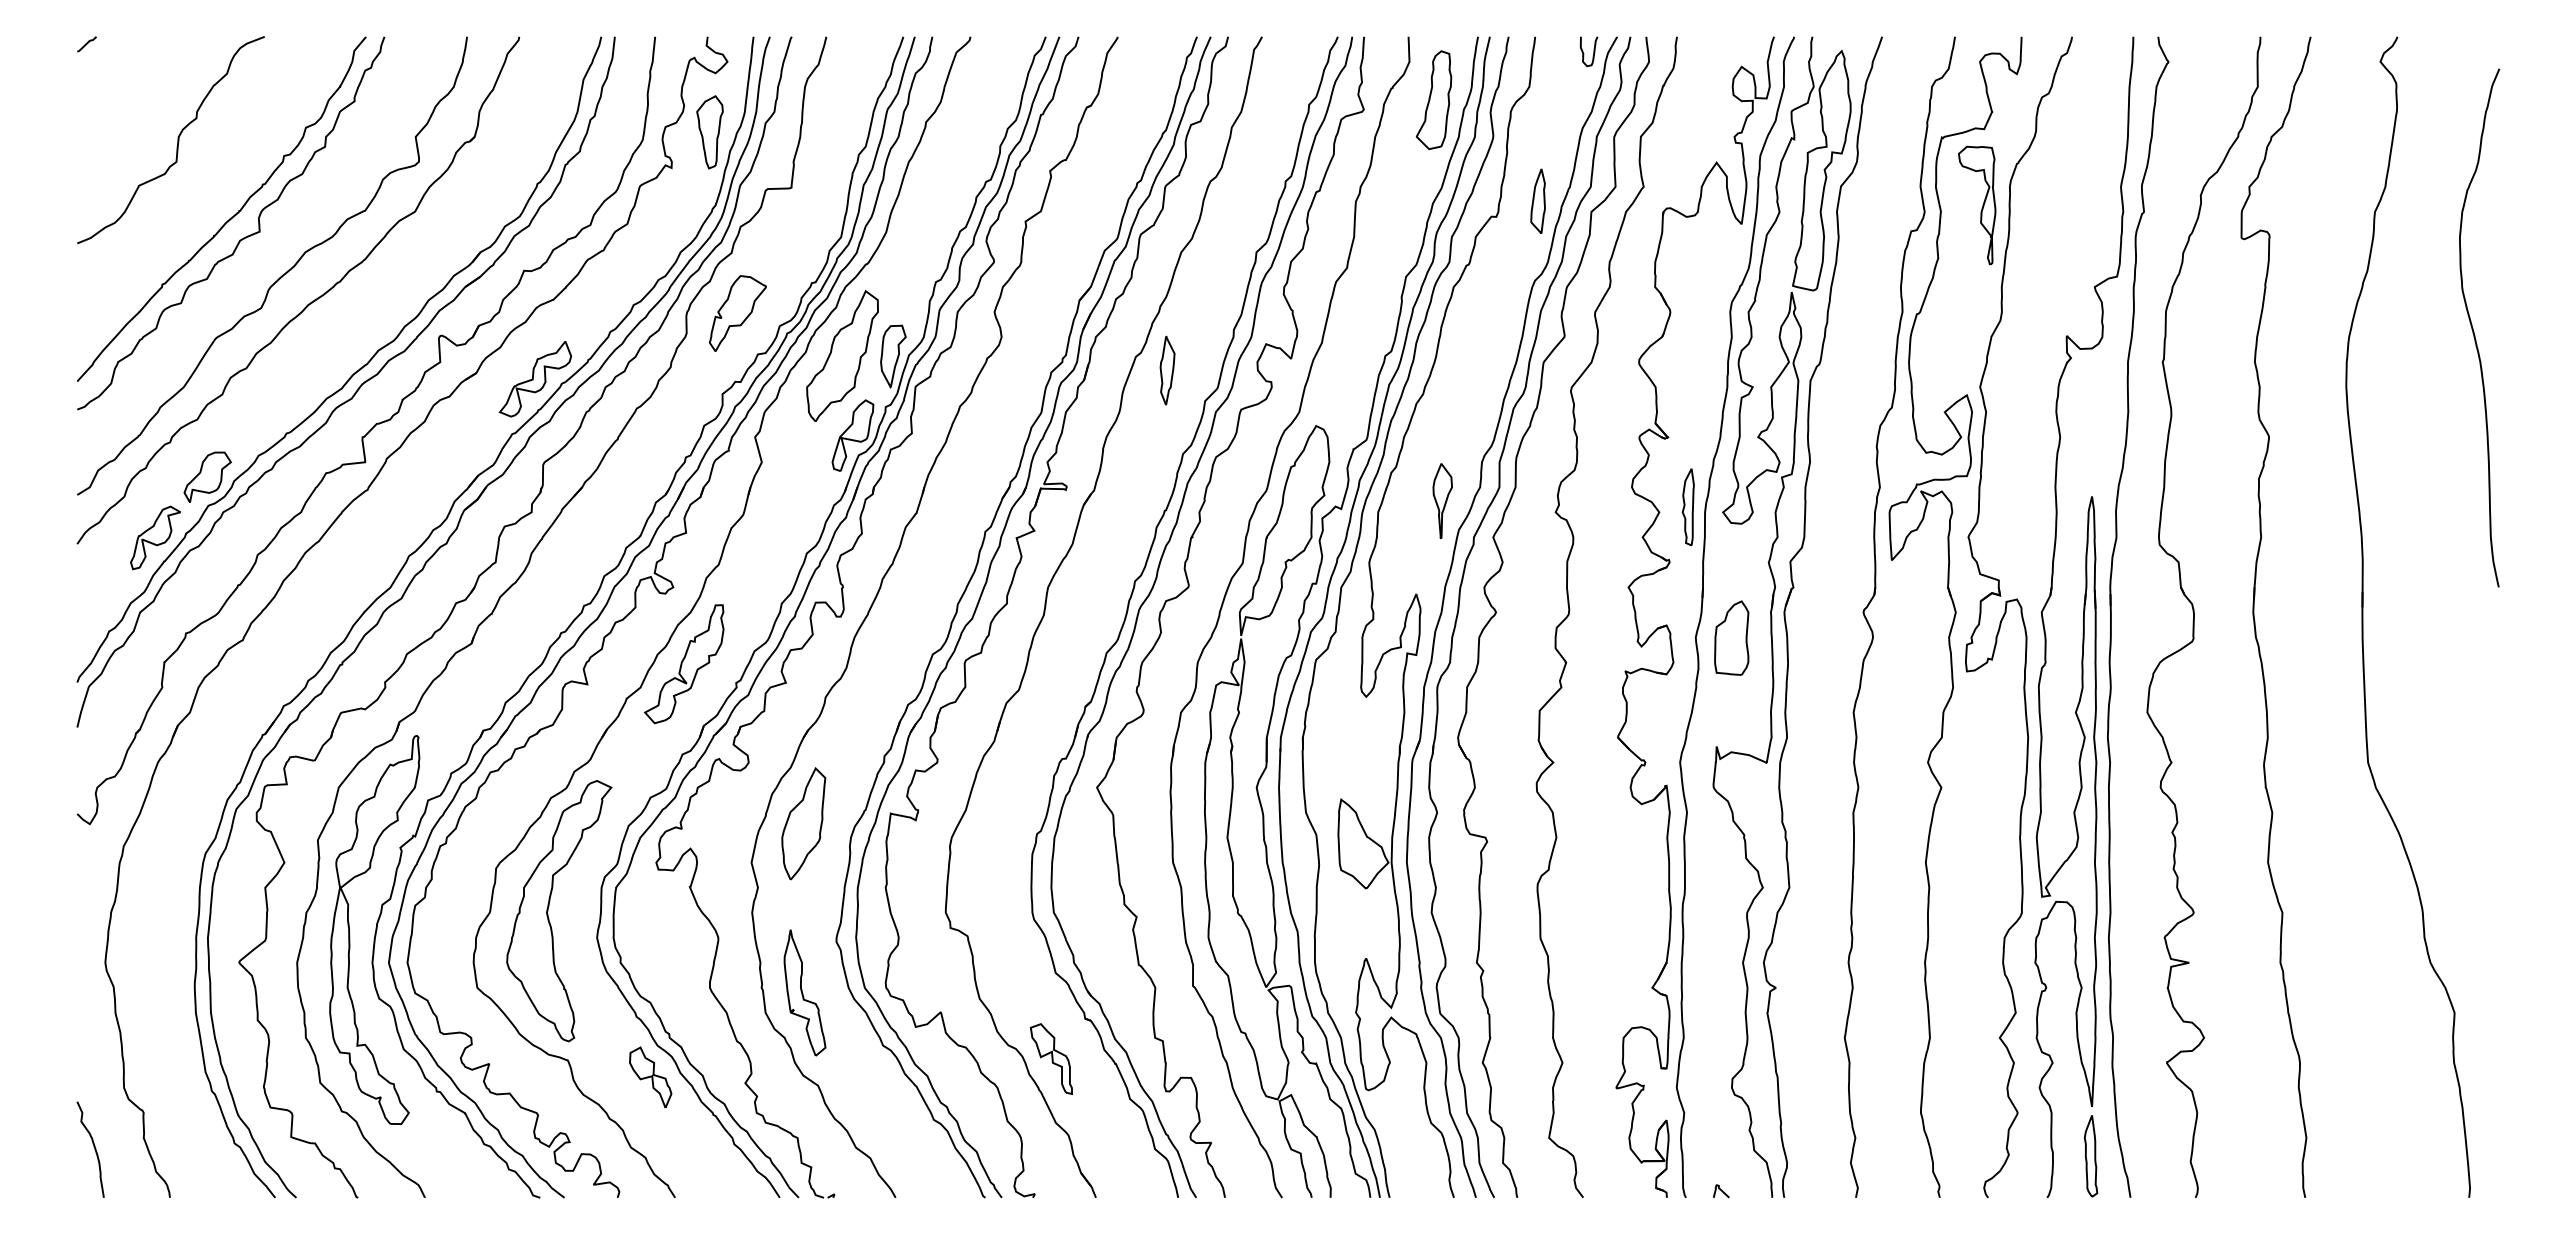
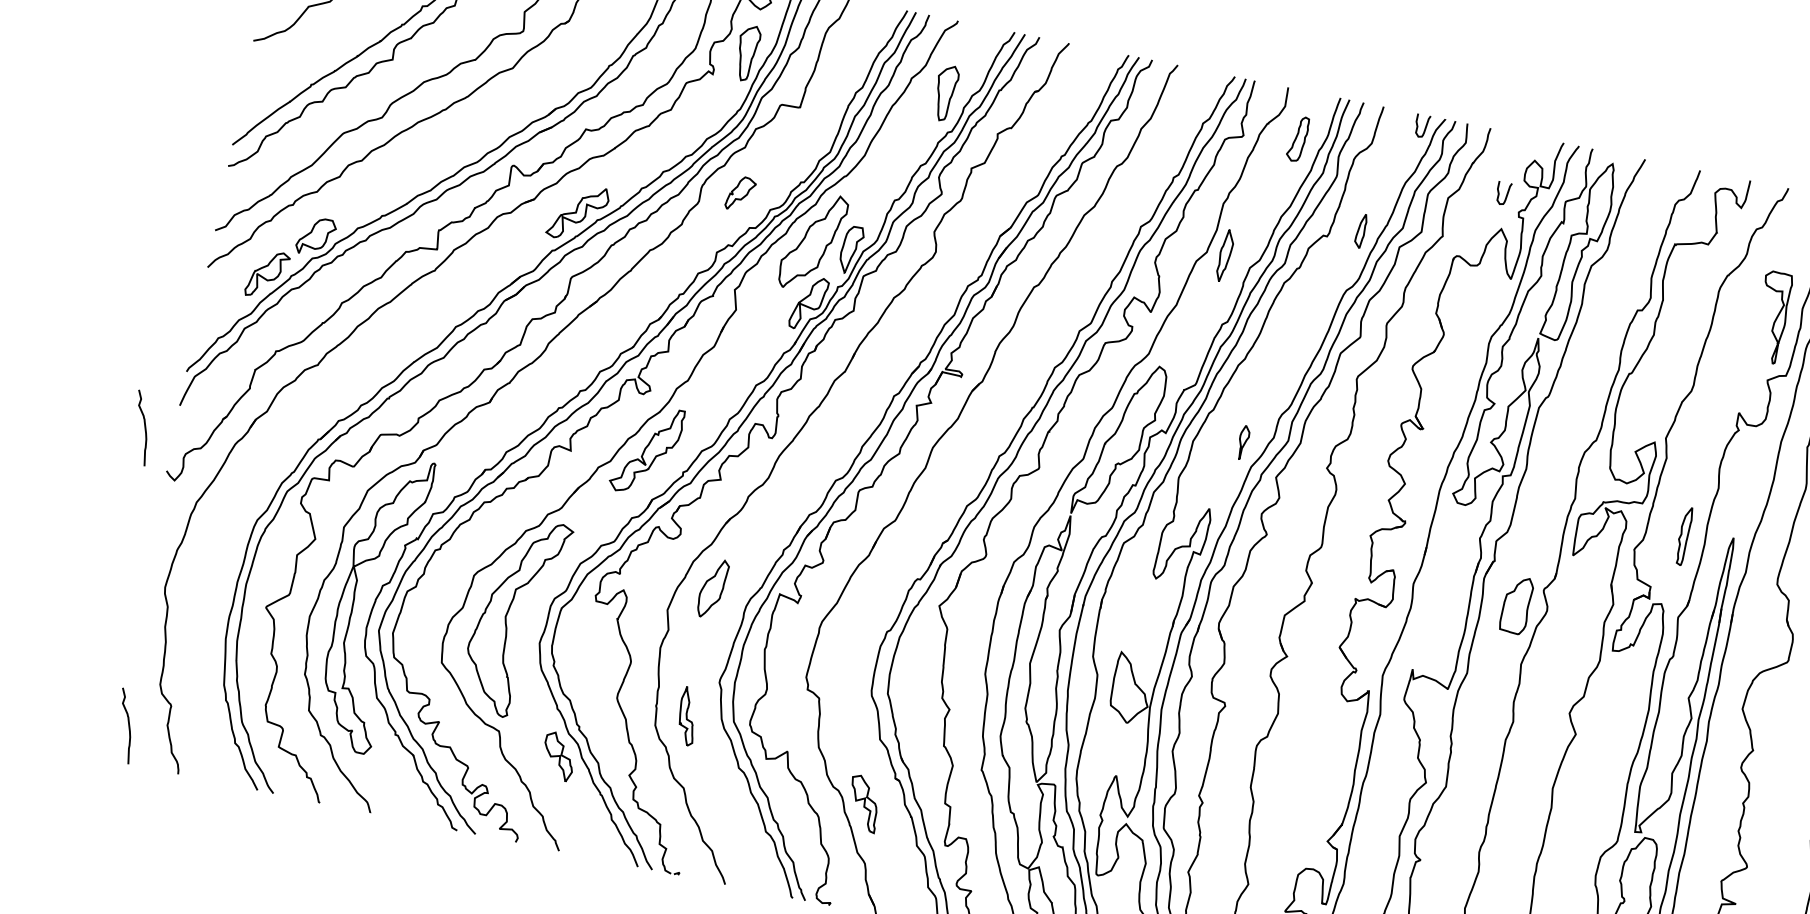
part: (1434, 99) -> (1298, 138), size x0.6
curve: (1705, 118) -> (1499, 194), added
part: (972, 132) -> (945, 93), added
part: (1537, 200) -> (1360, 230), size x0.7
part: (1977, 204) -> (1772, 316), moved
part: (737, 313) -> (740, 193), size x0.6
part: (1167, 370) -> (1225, 255), moved
part: (1442, 501) -> (1243, 442), size x0.6
part: (1687, 506) -> (1683, 535), moved
part: (1731, 637) -> (1516, 604), moved
curve: (37, 763) -> (144, 426), added
part: (803, 823) -> (712, 588), size x0.7
part: (804, 992) -> (687, 716), size x0.6

